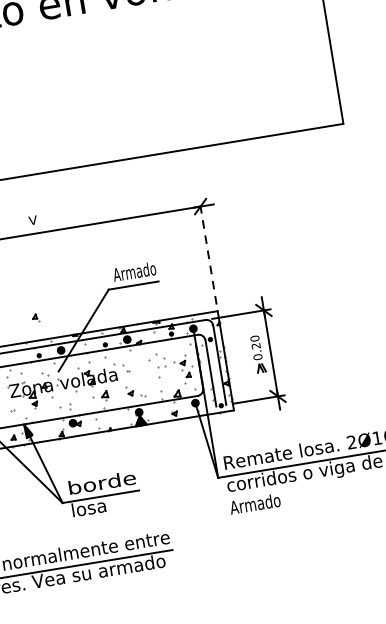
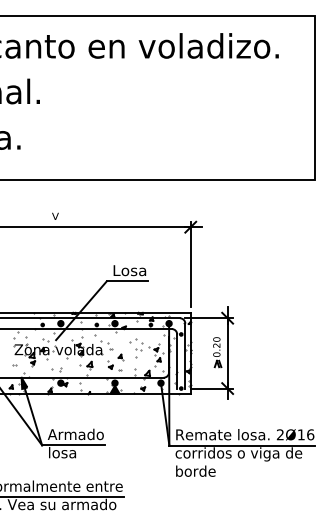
line: (207, 252) -> (190, 264), dashed -> solid
text: (134, 271) -> (129, 270), Armado -> Losa
part: (35, 318) -> (120, 357), moved
text: (101, 483) -> (75, 434), borde -> Armado
text: (255, 503) -> (195, 470), Armado -> borde

